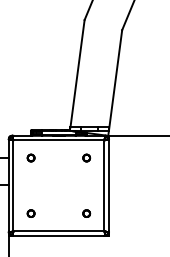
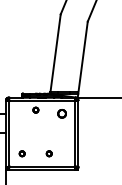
part: (30, 157) -> (35, 109), moved
part: (86, 157) -> (62, 113), size x1.6
part: (86, 213) -> (49, 153), moved

